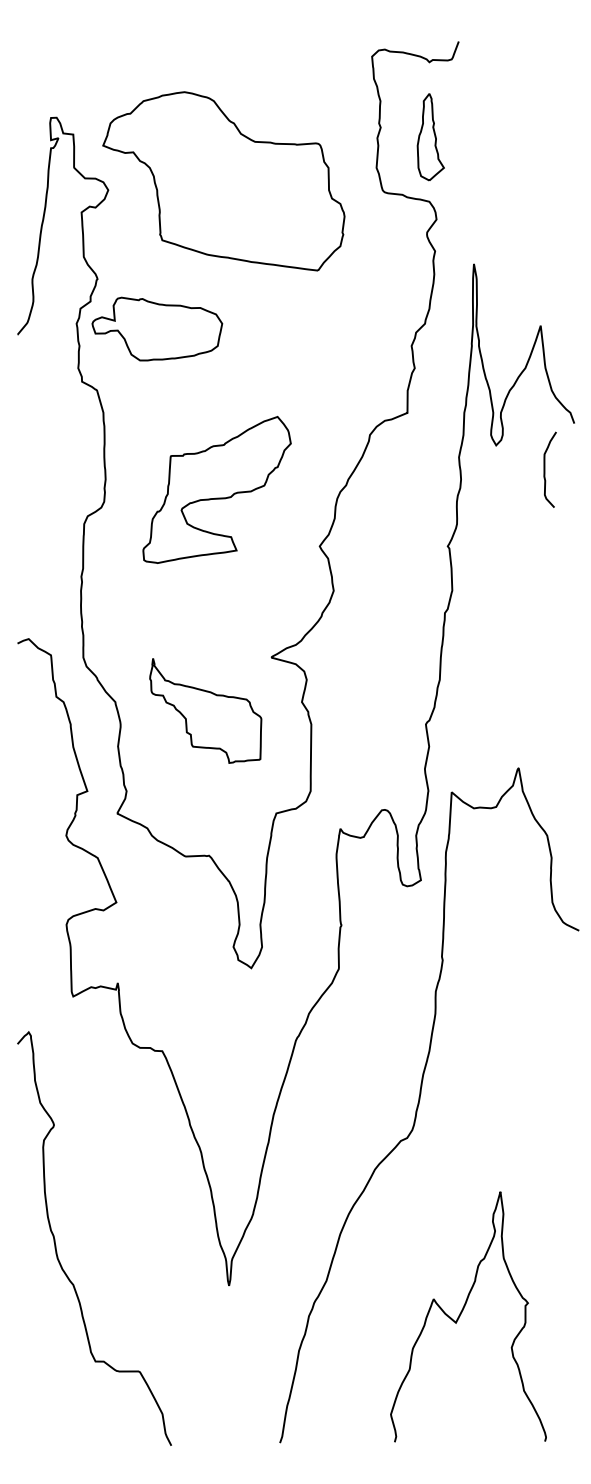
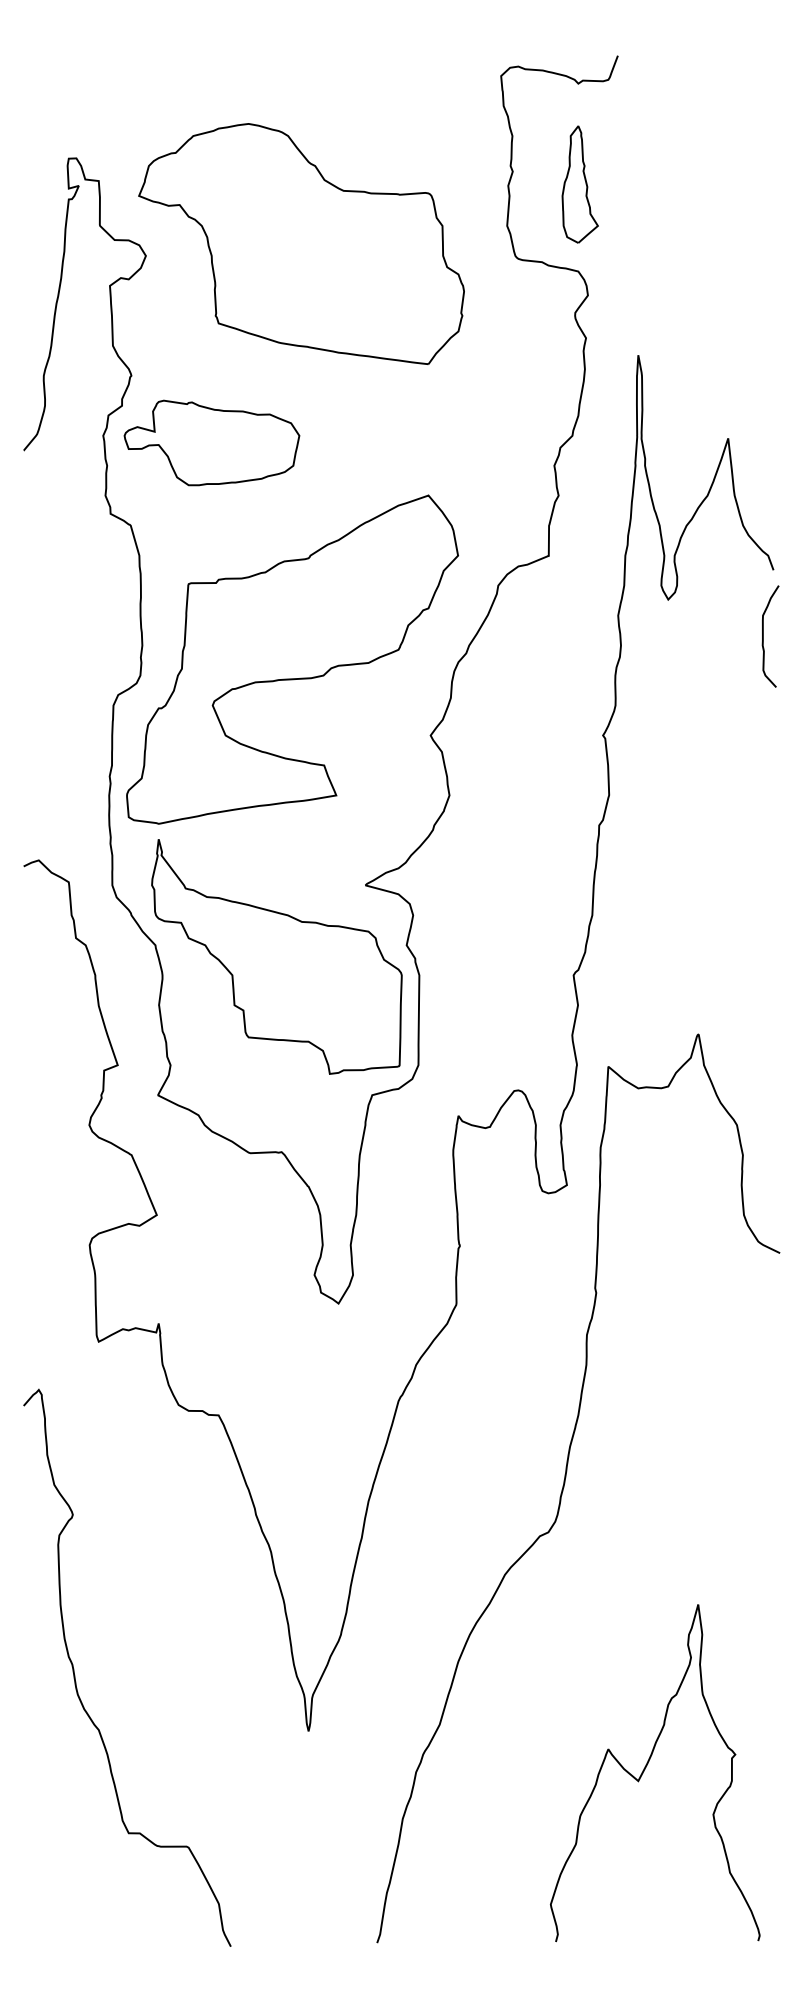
curve: (545, 469) -> (764, 636), moved
part: (216, 489) -> (291, 658), size x1.67
part: (205, 710) -> (276, 956), size x1.67
curve: (462, 1312) -> (647, 1767), moved

